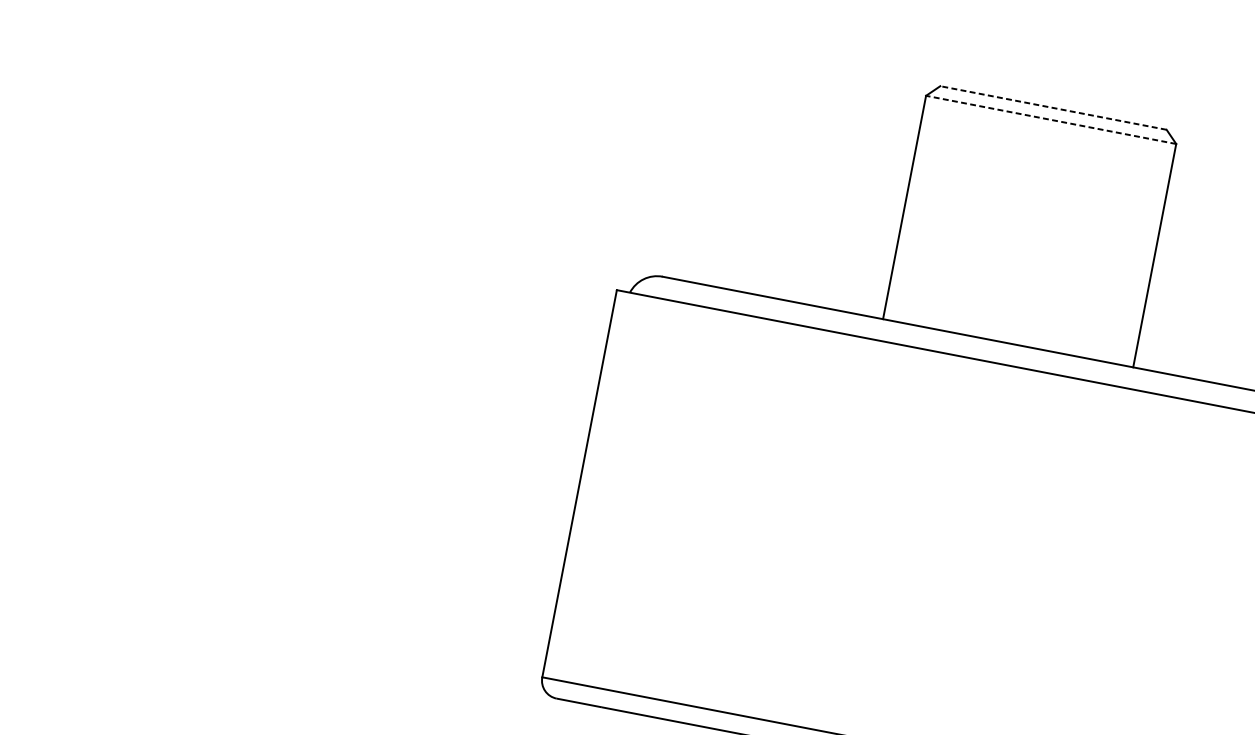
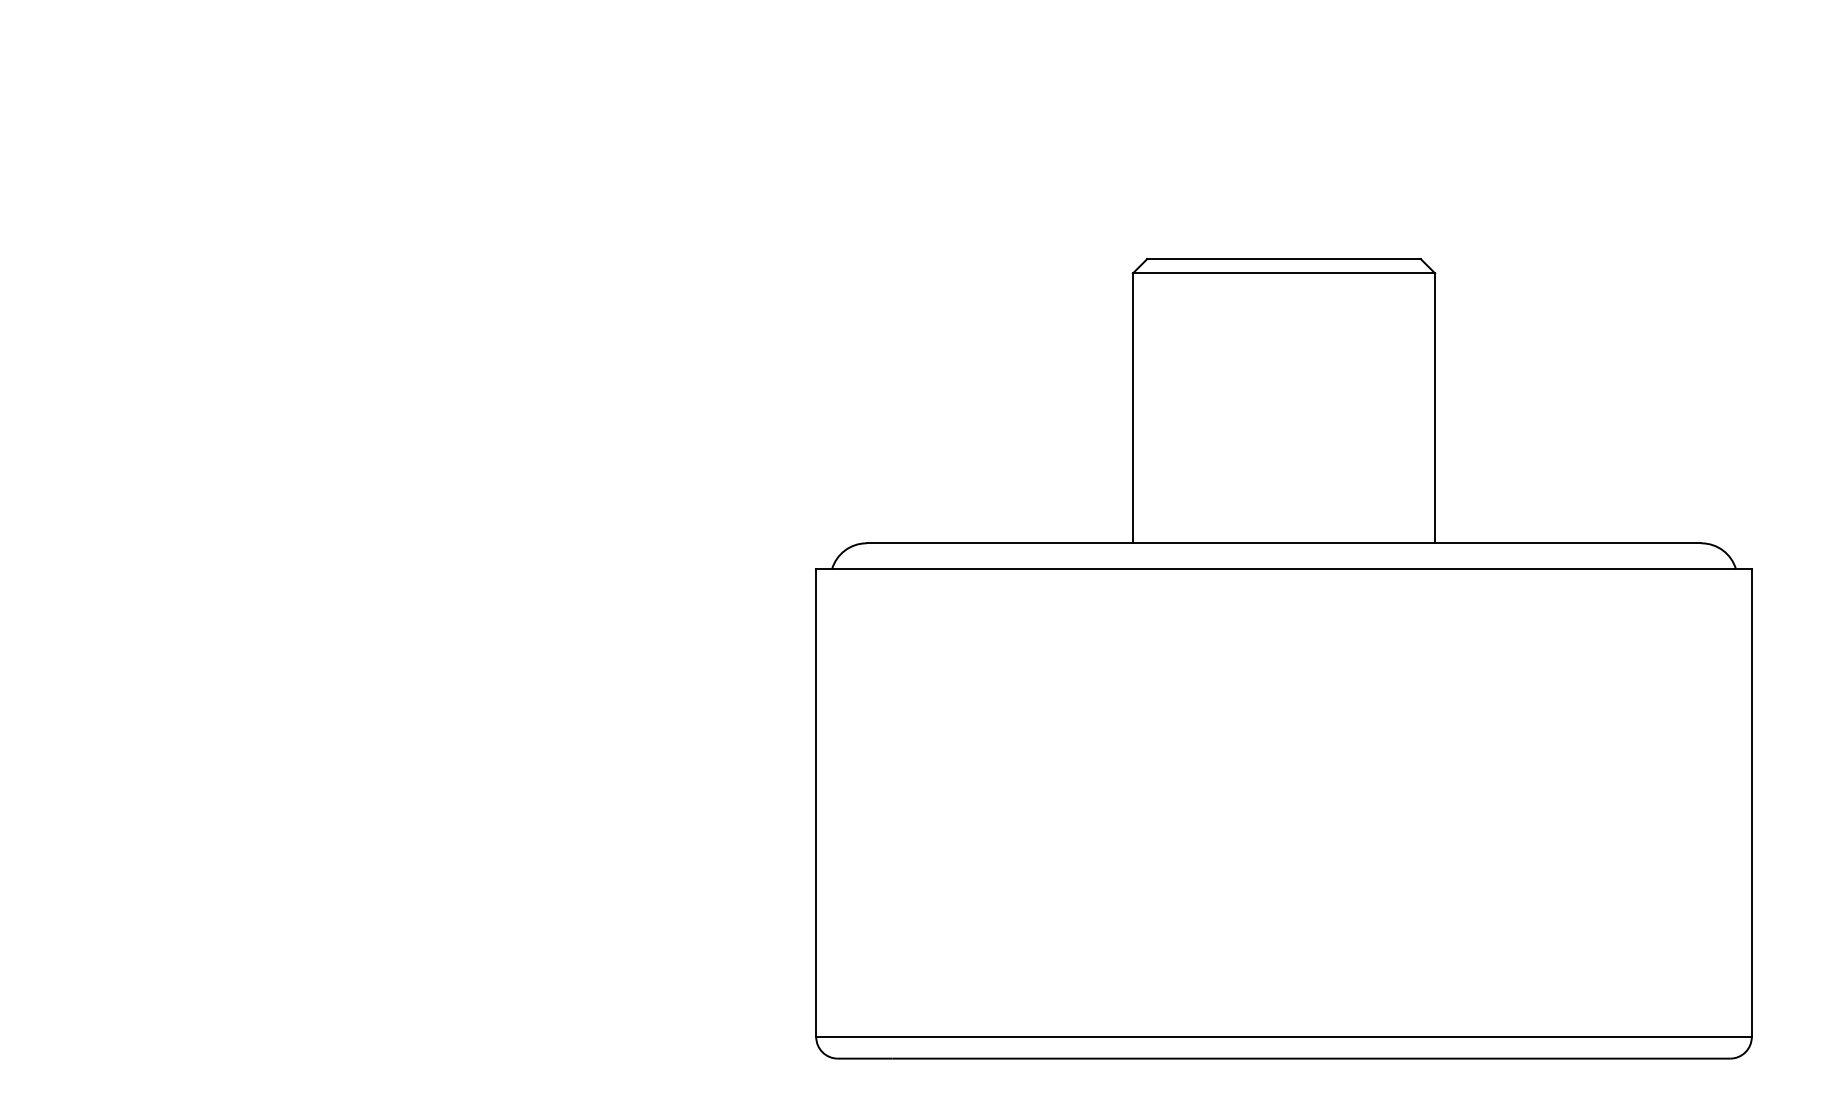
line: (1053, 108) -> (1284, 259), dashed -> solid
line: (1050, 119) -> (1283, 273), dashed -> solid

